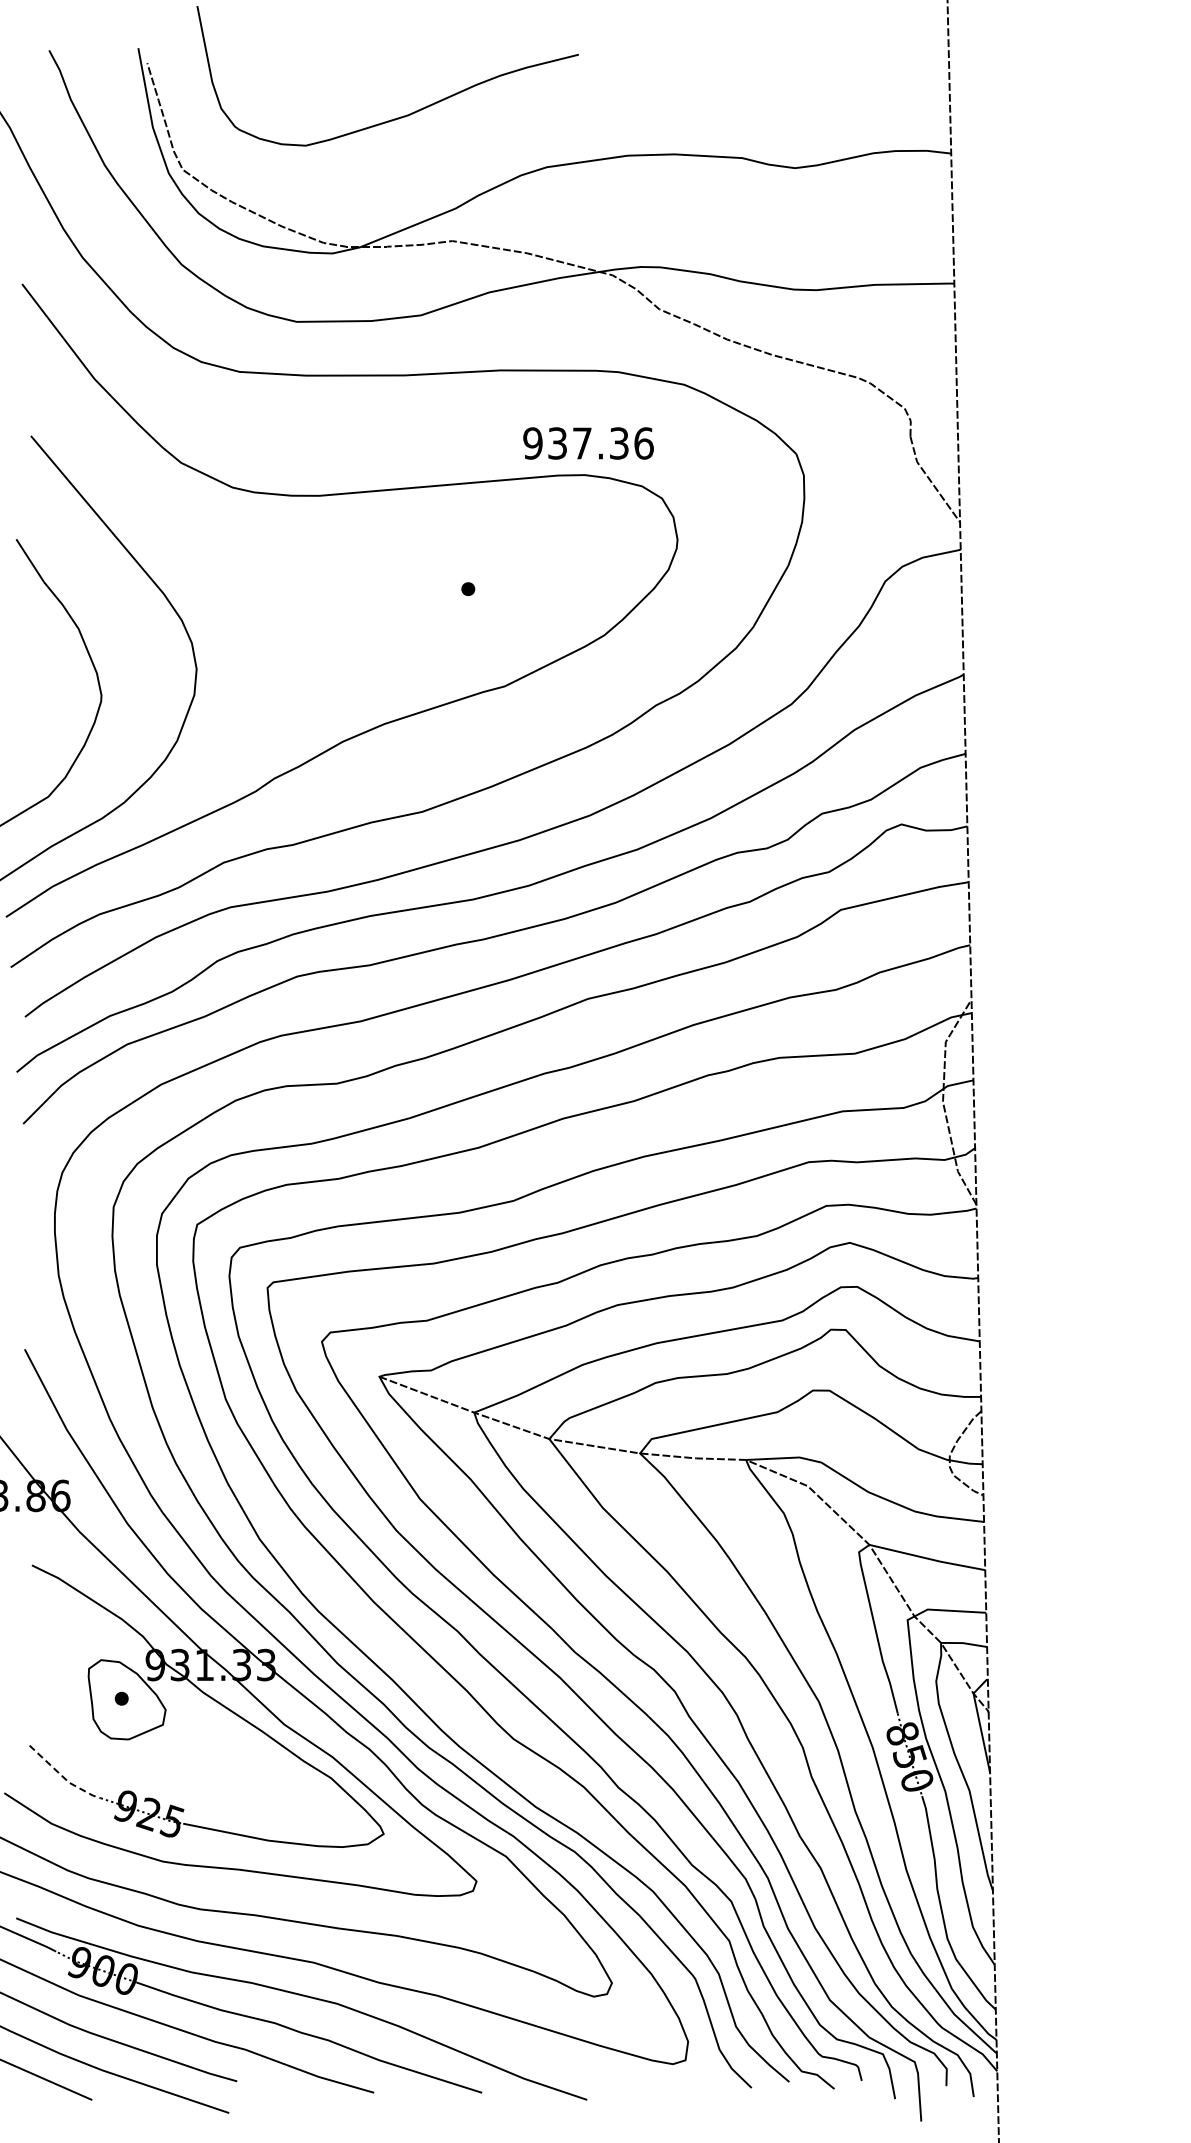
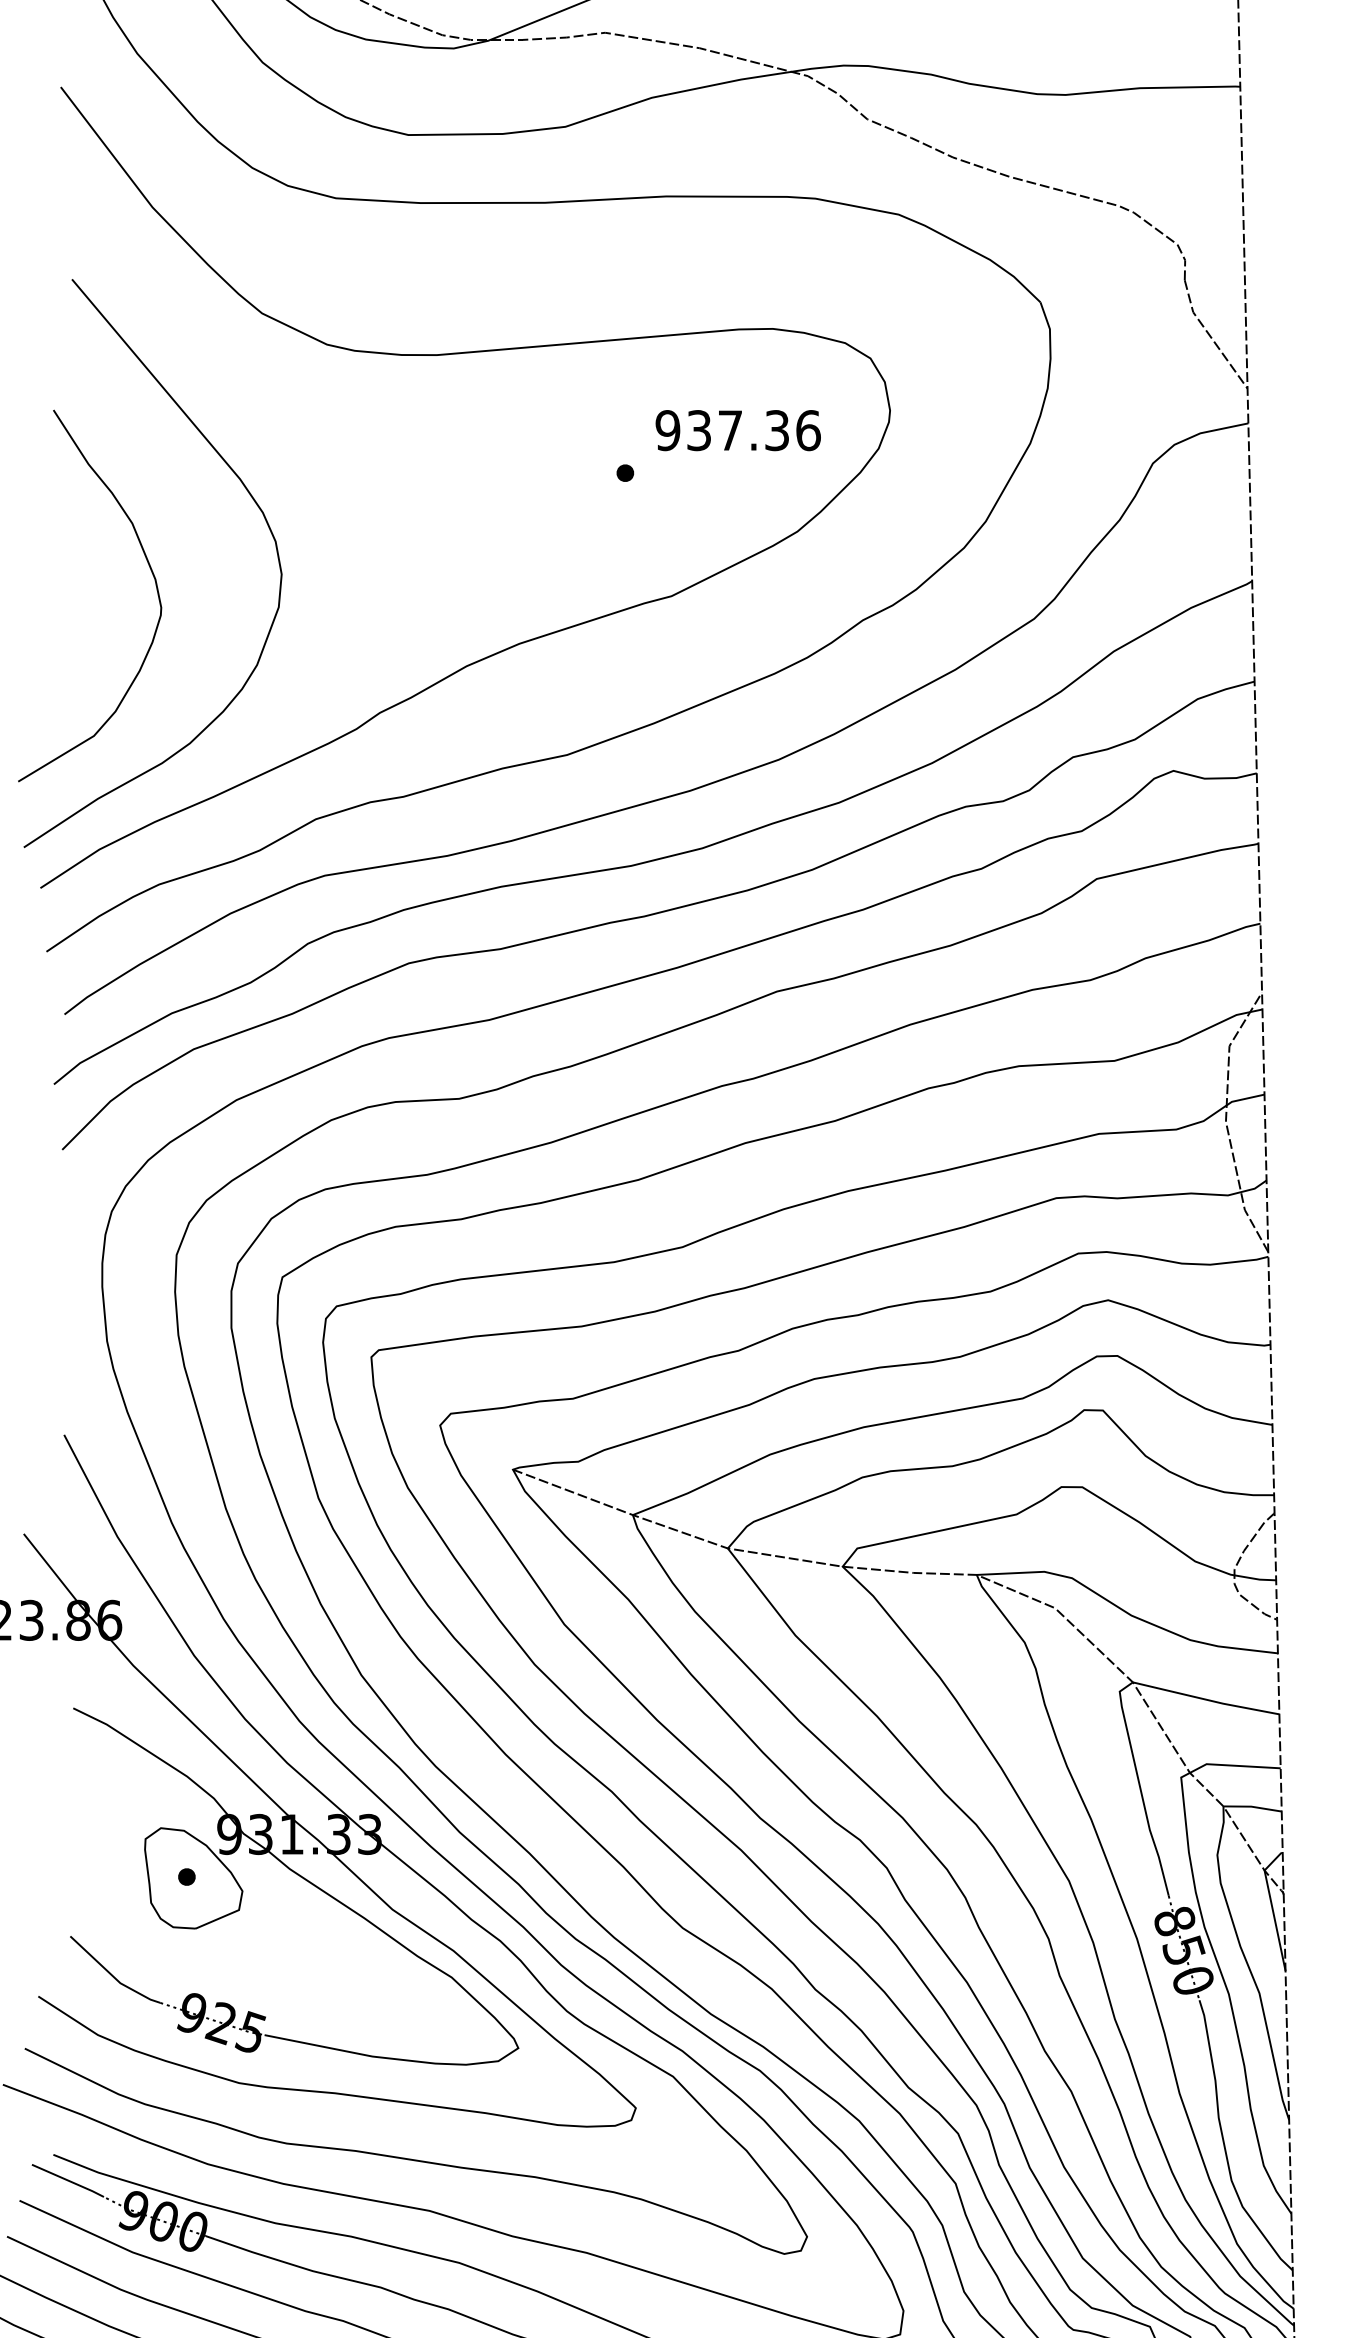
text: (588, 443) -> (738, 430), moved
line: (63, 1777) -> (113, 1976), dashed -> solid

